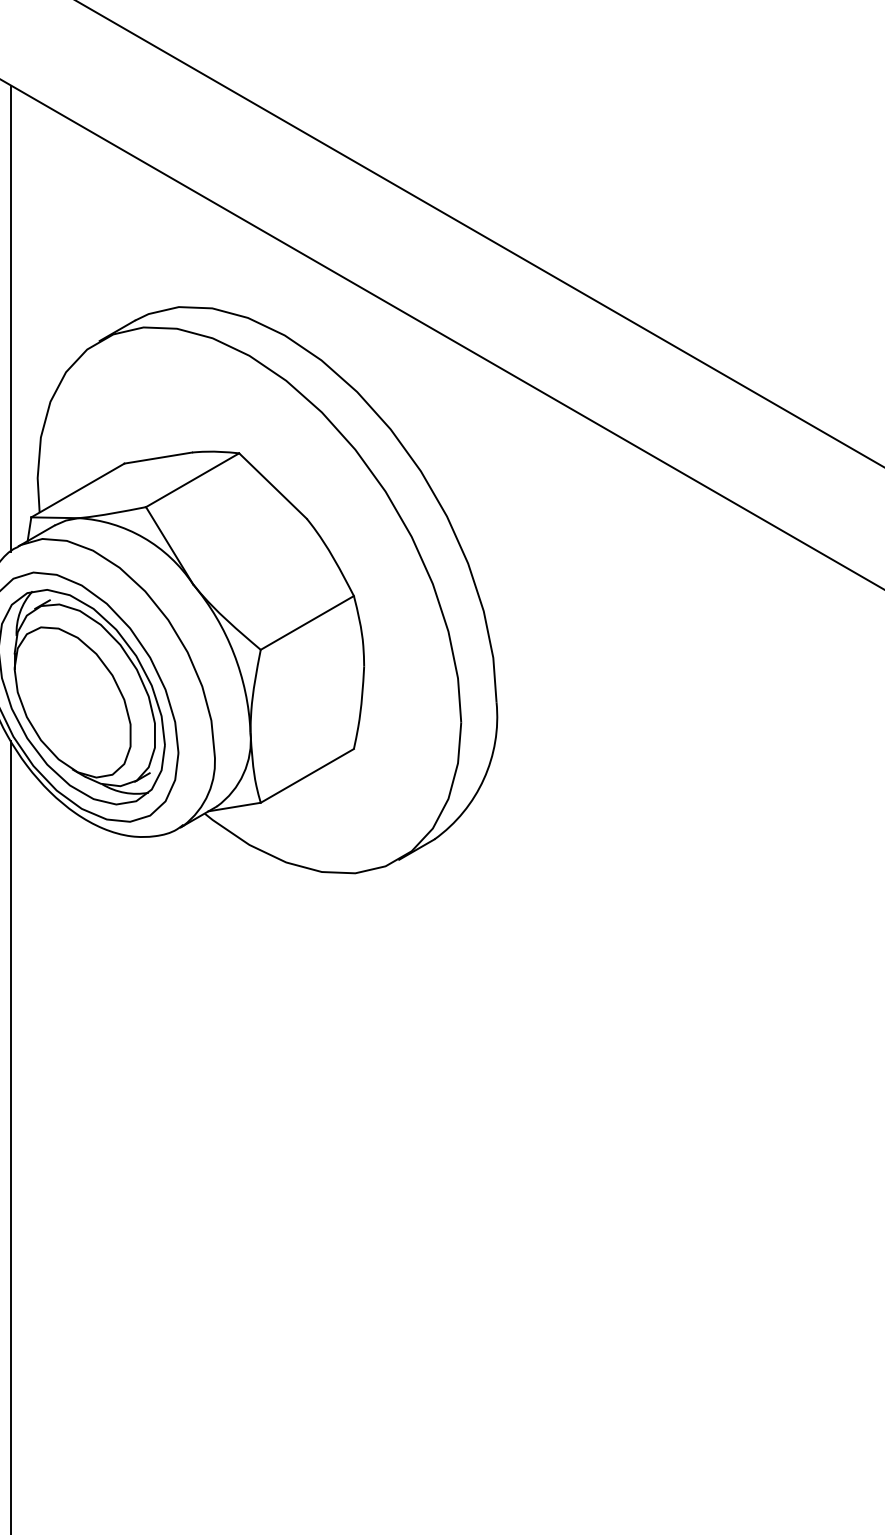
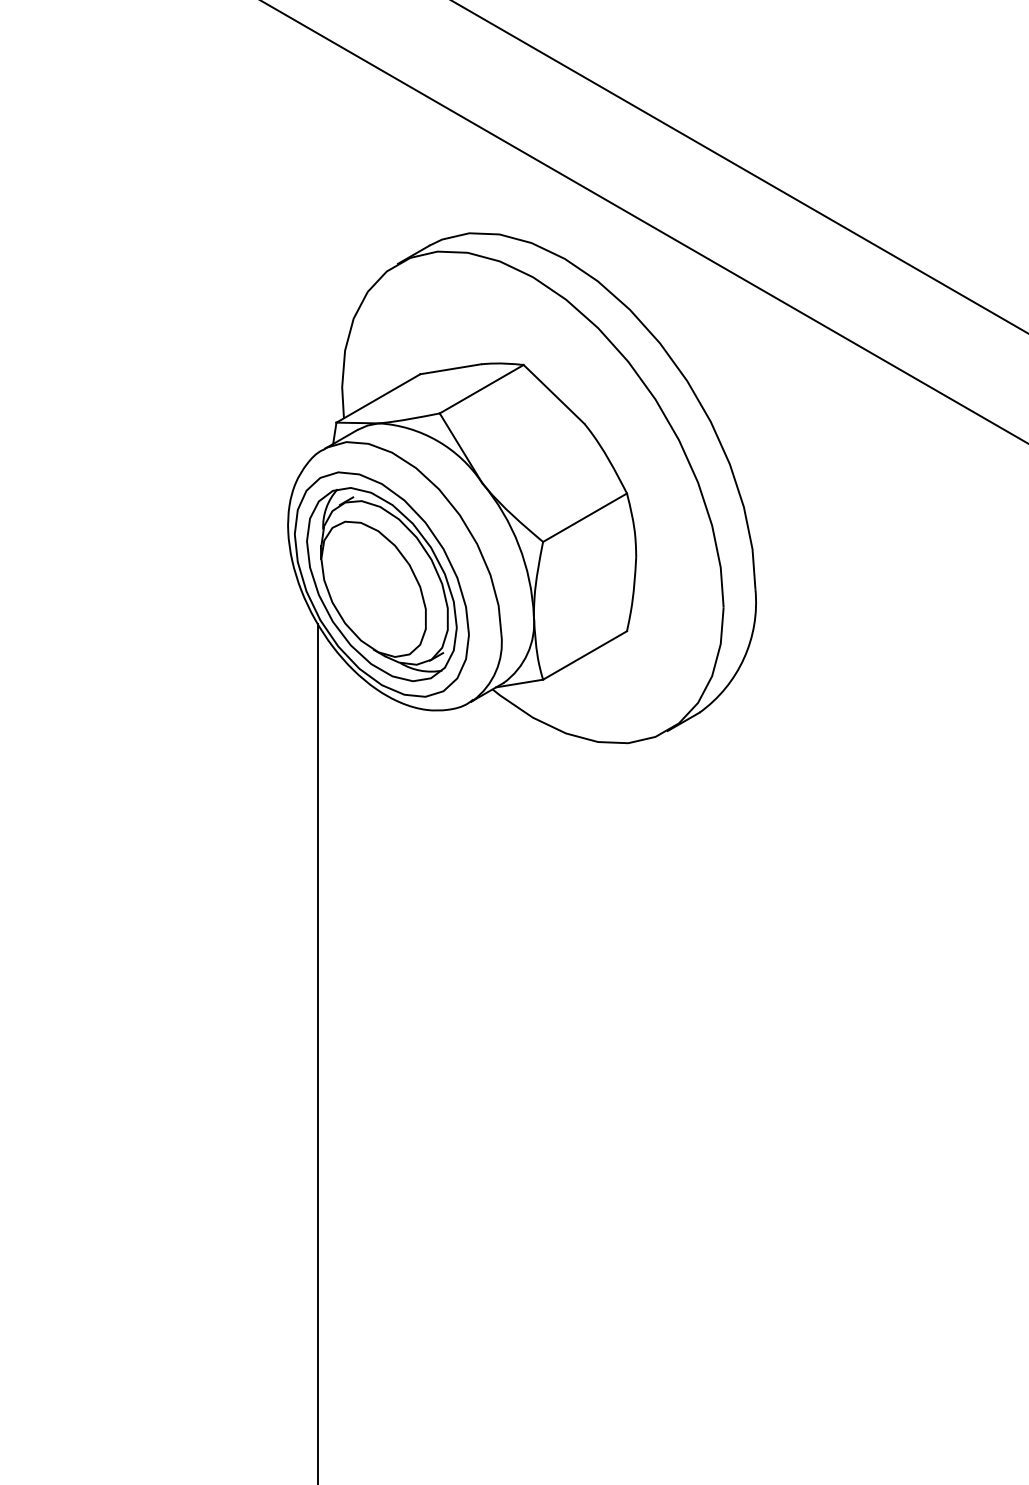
line: (11, 318) -> (318, 243), removed

